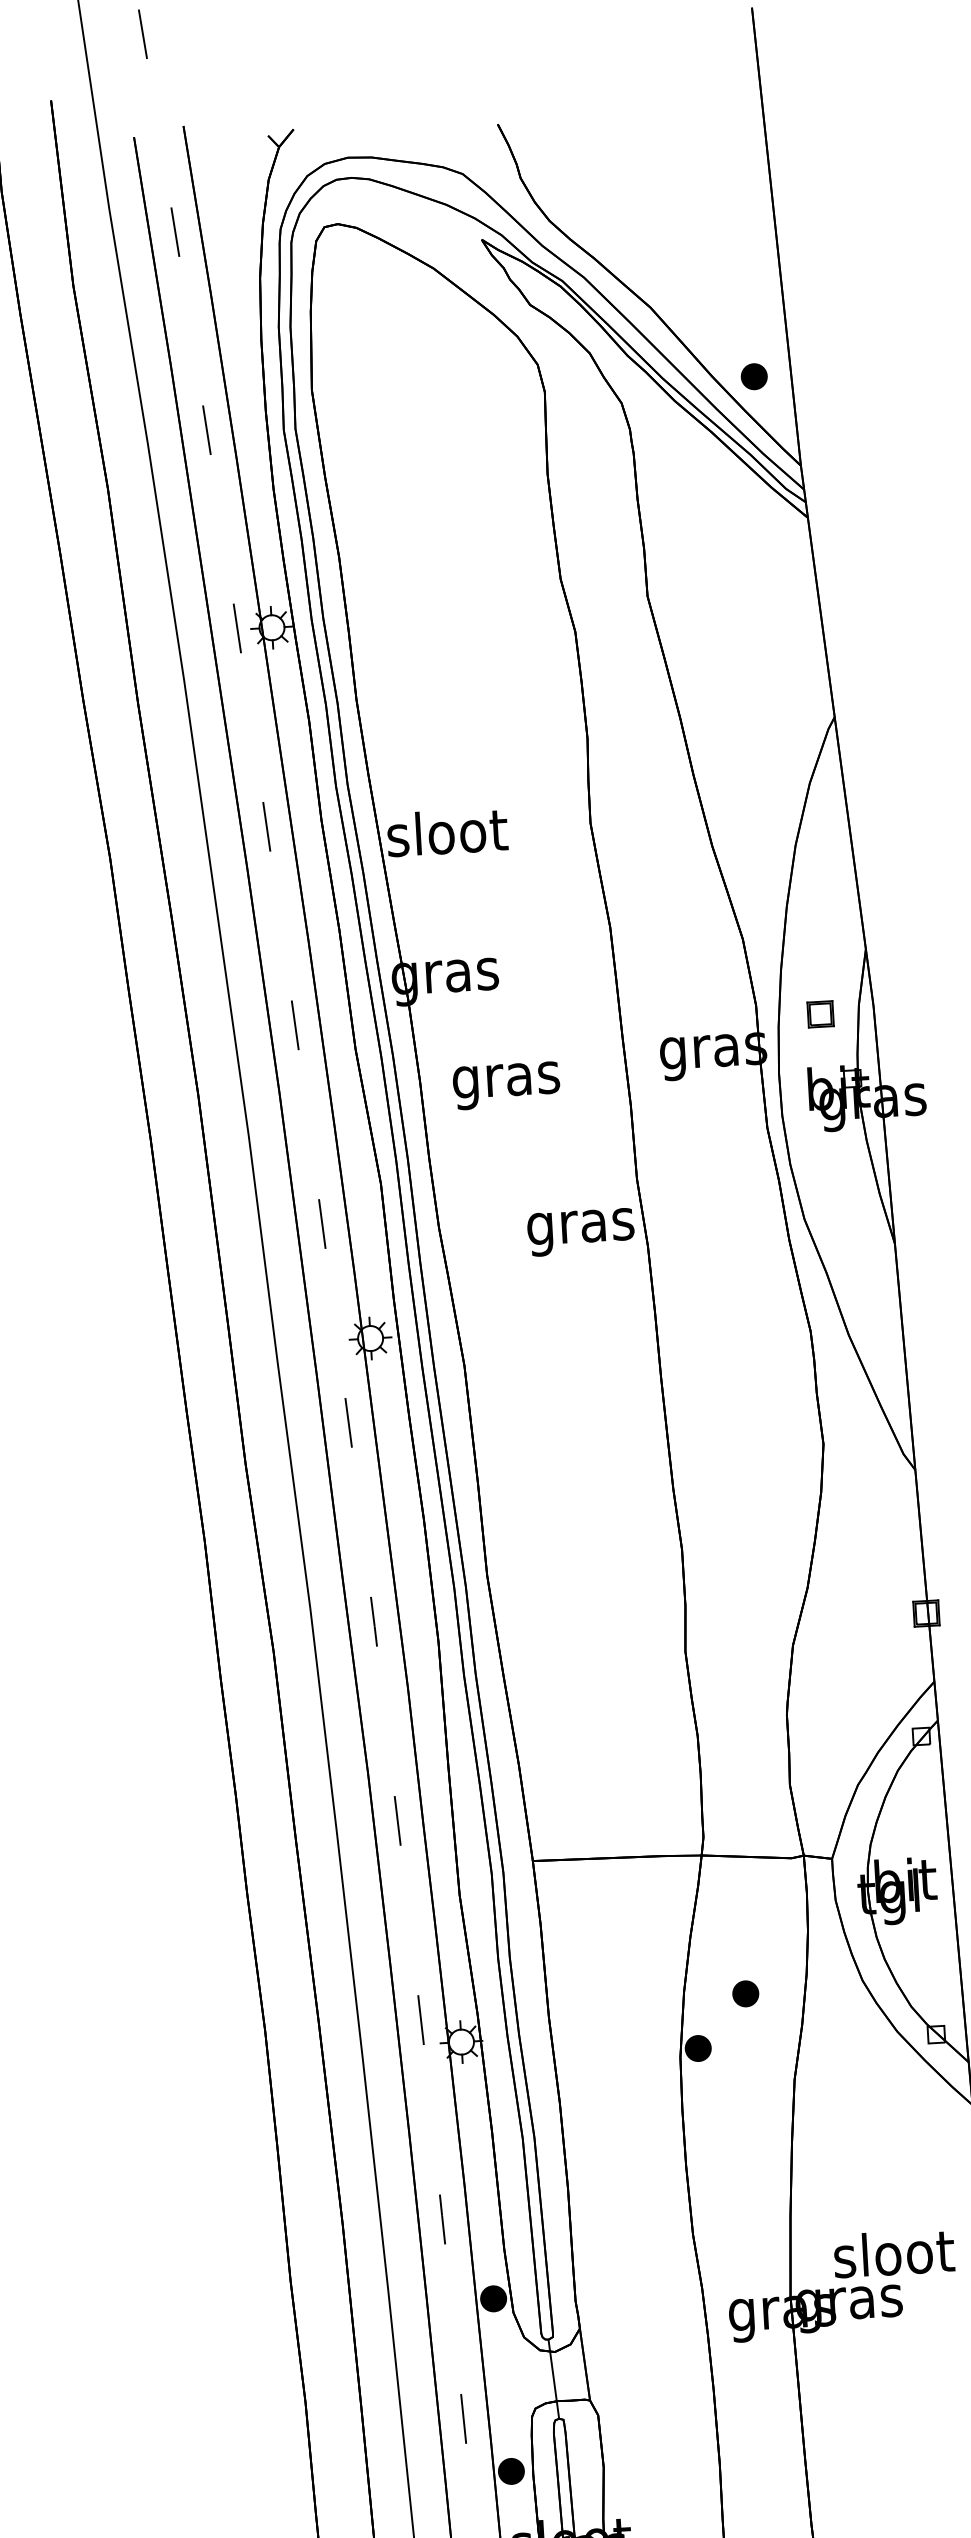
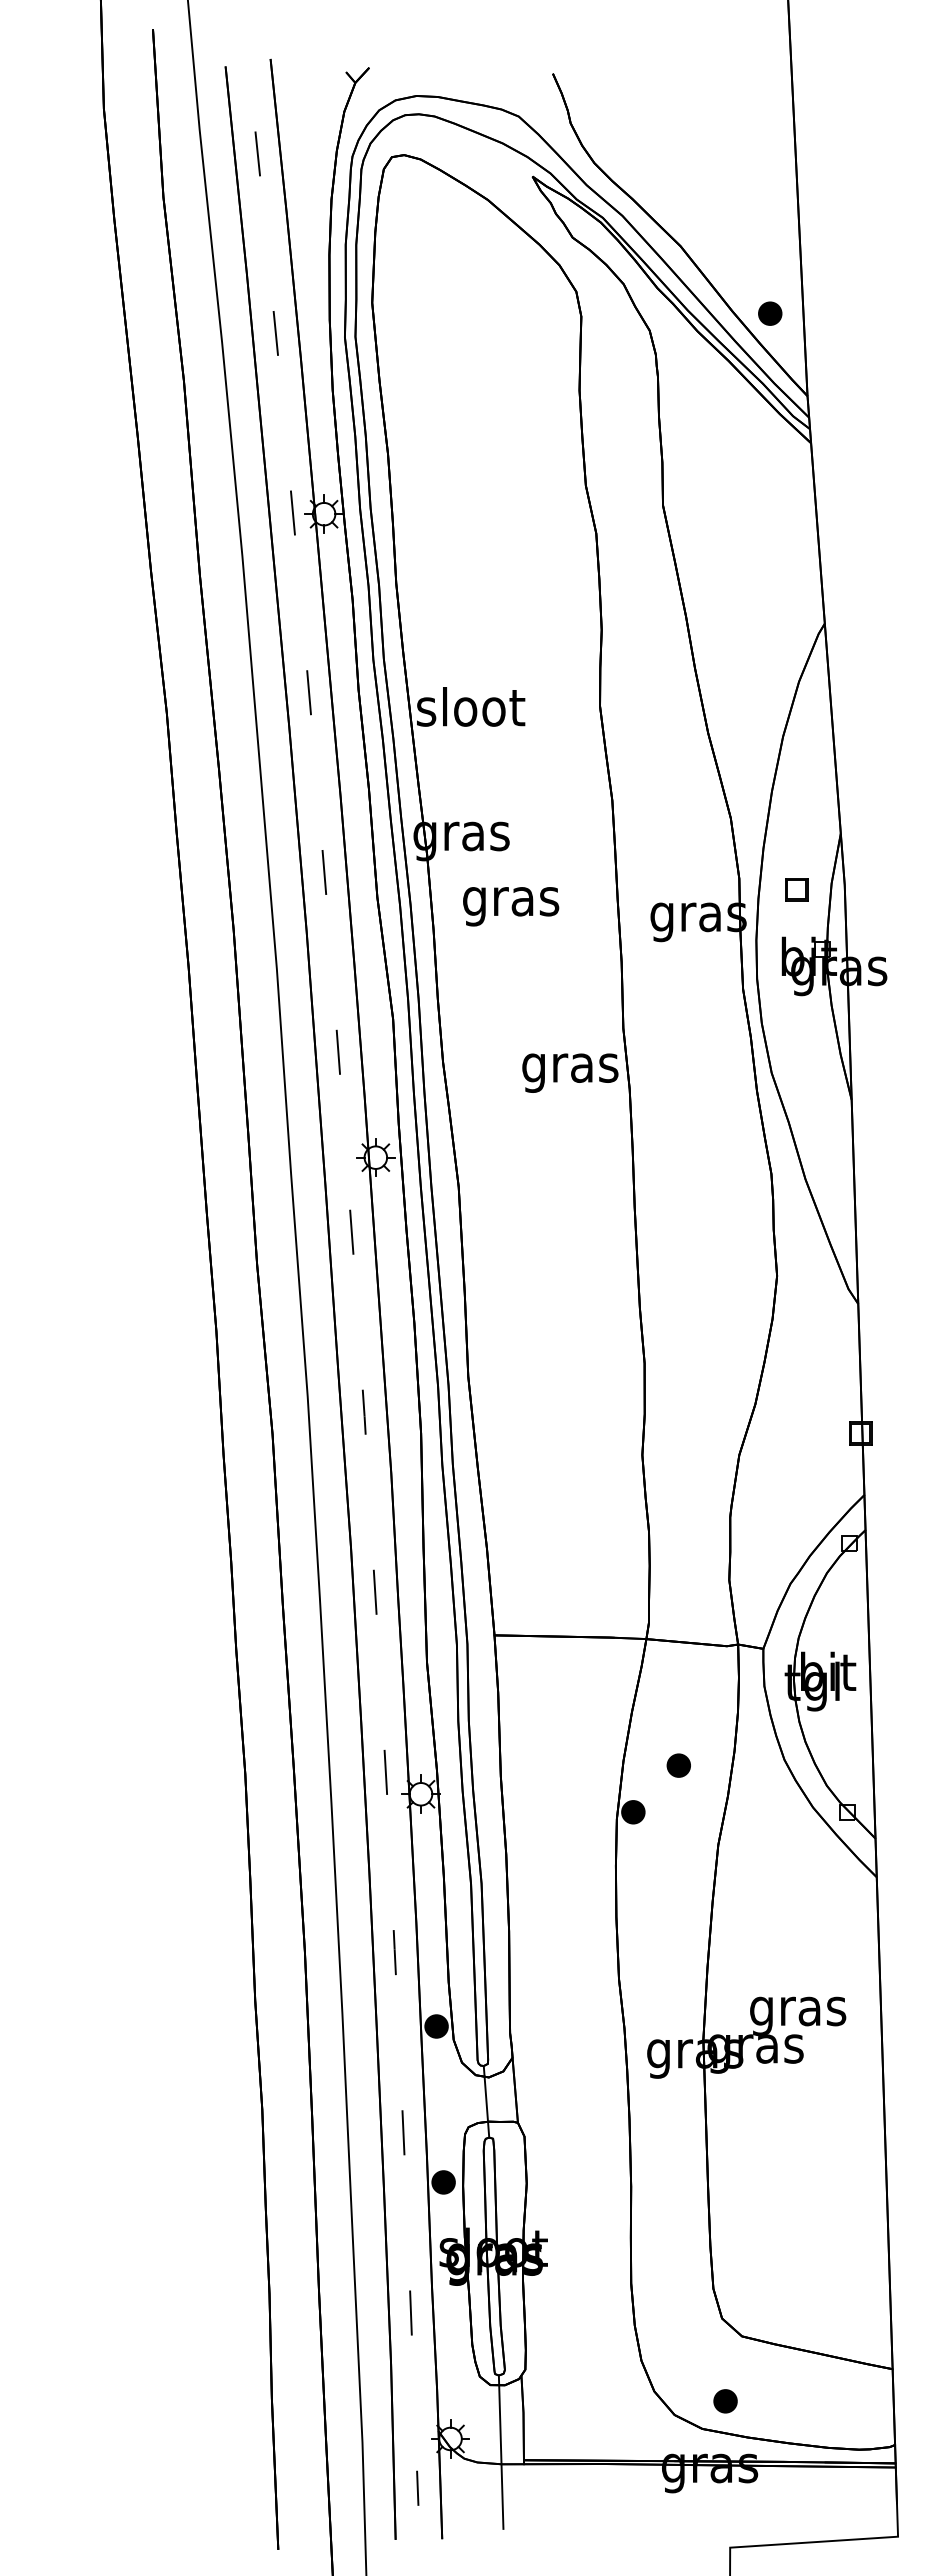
text: (507, 1085) -> (511, 906), moved
text: (894, 2259) -> (798, 2011), sloot -> gras

